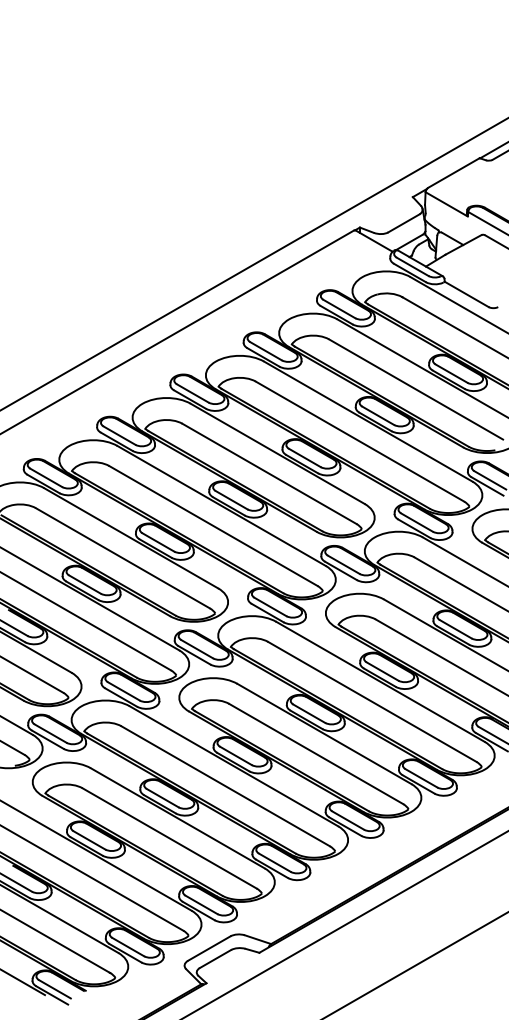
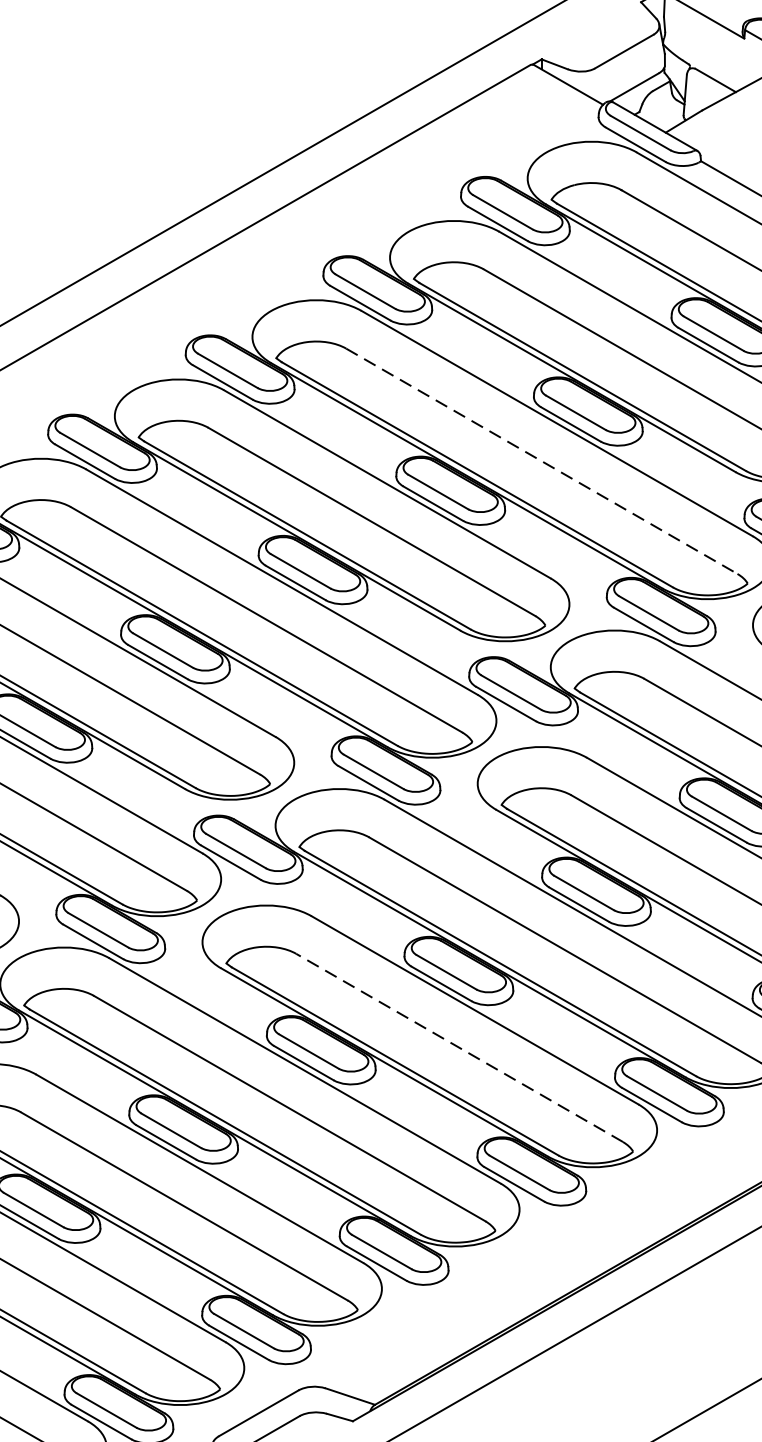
line: (360, 441) -> (542, 461), solid -> dashed
line: (315, 753) -> (458, 1046), solid -> dashed

